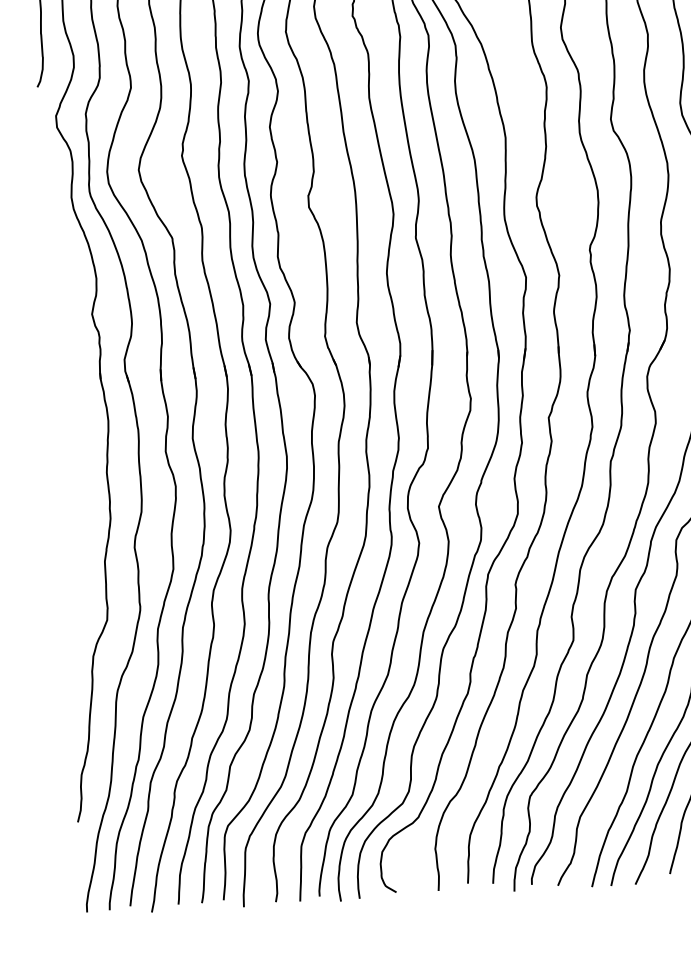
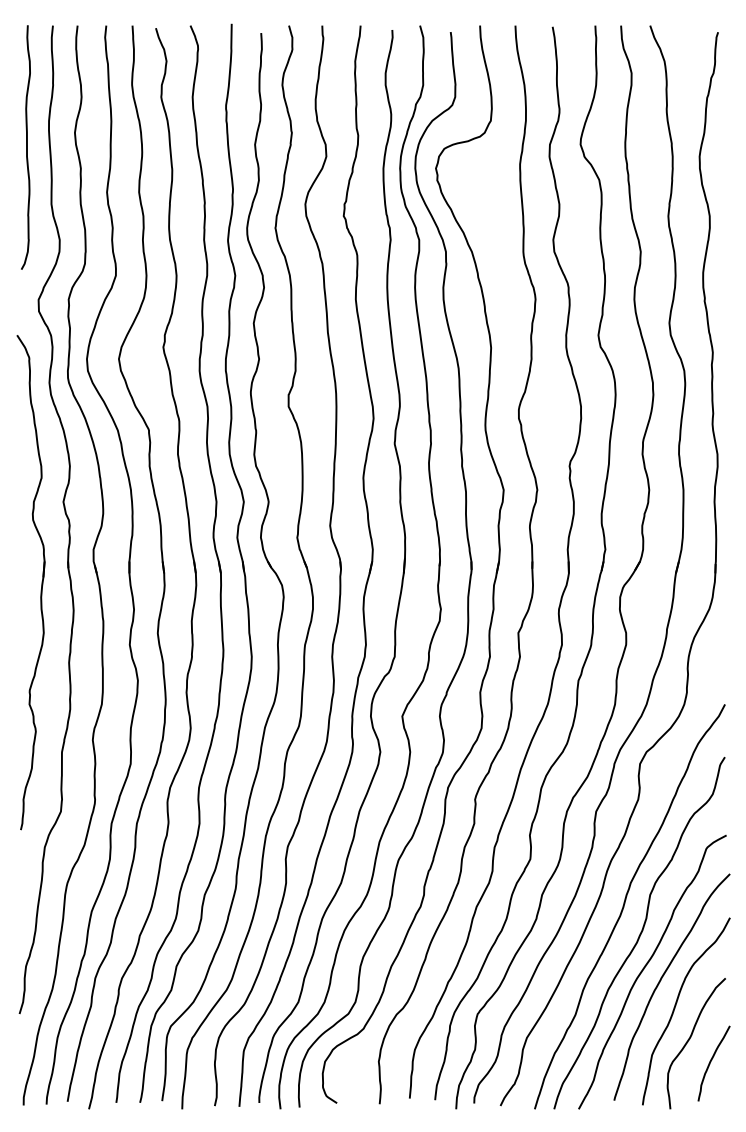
part: (74, 395) -> (41, 582), added

